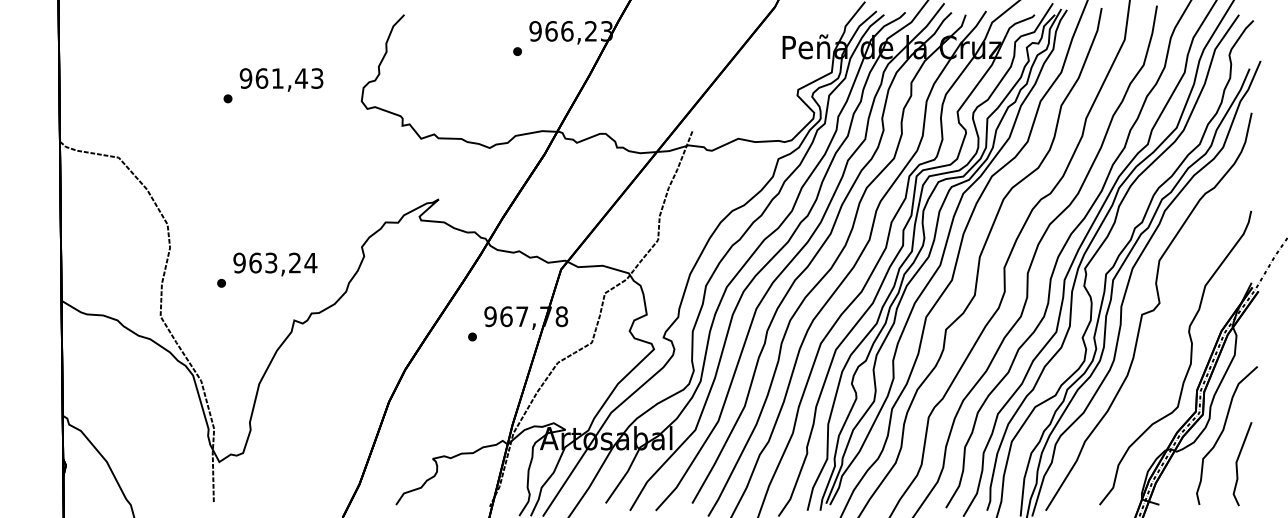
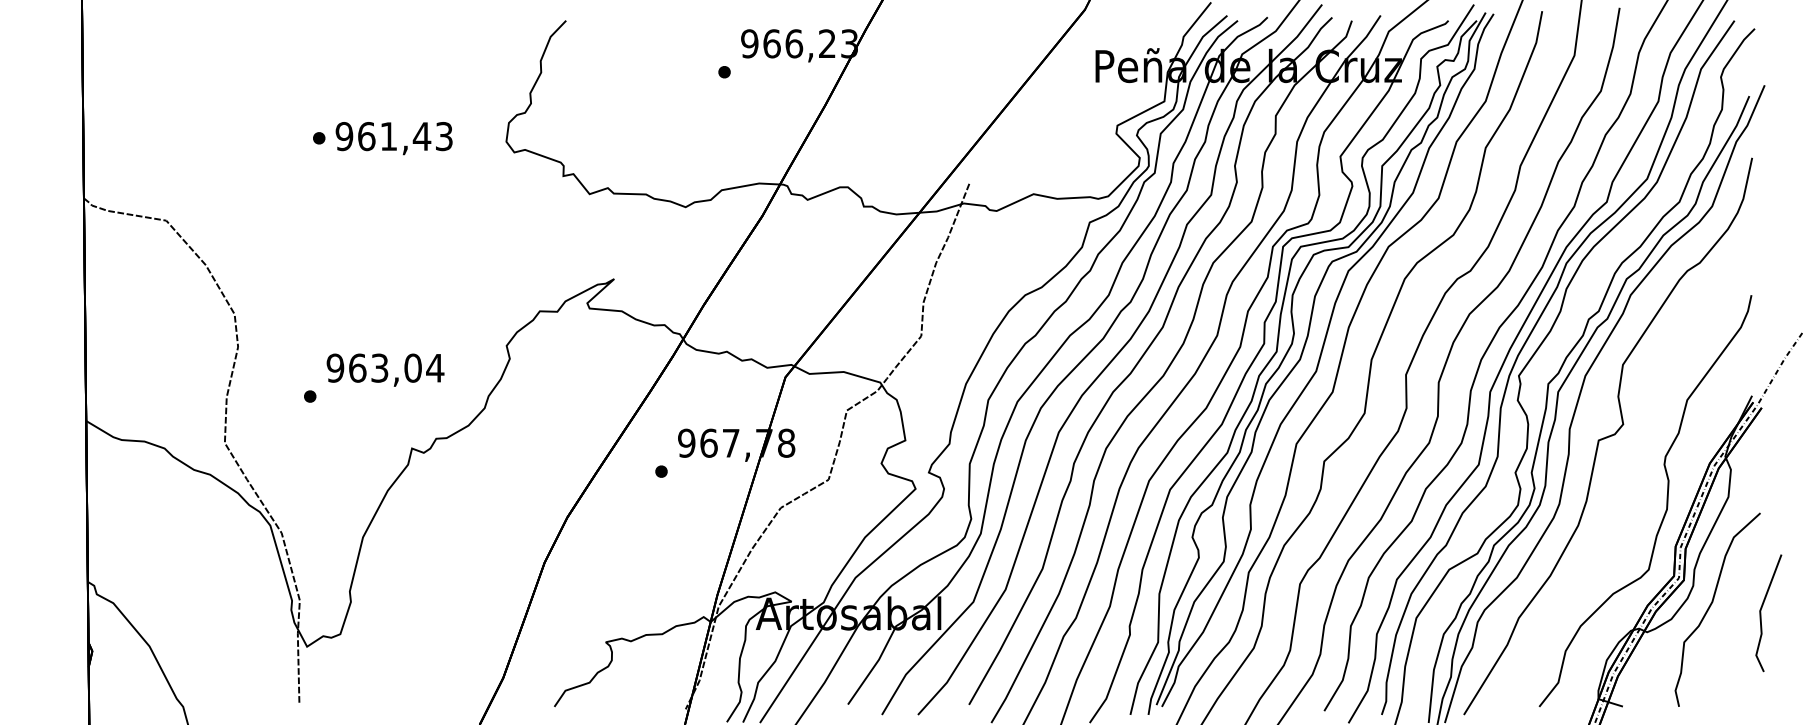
text: (281, 79) -> (394, 137), moved
text: (295, 262) -> (413, 367), 963,24 -> 963,04
line: (1237, 464) -> (1761, 613), moved

